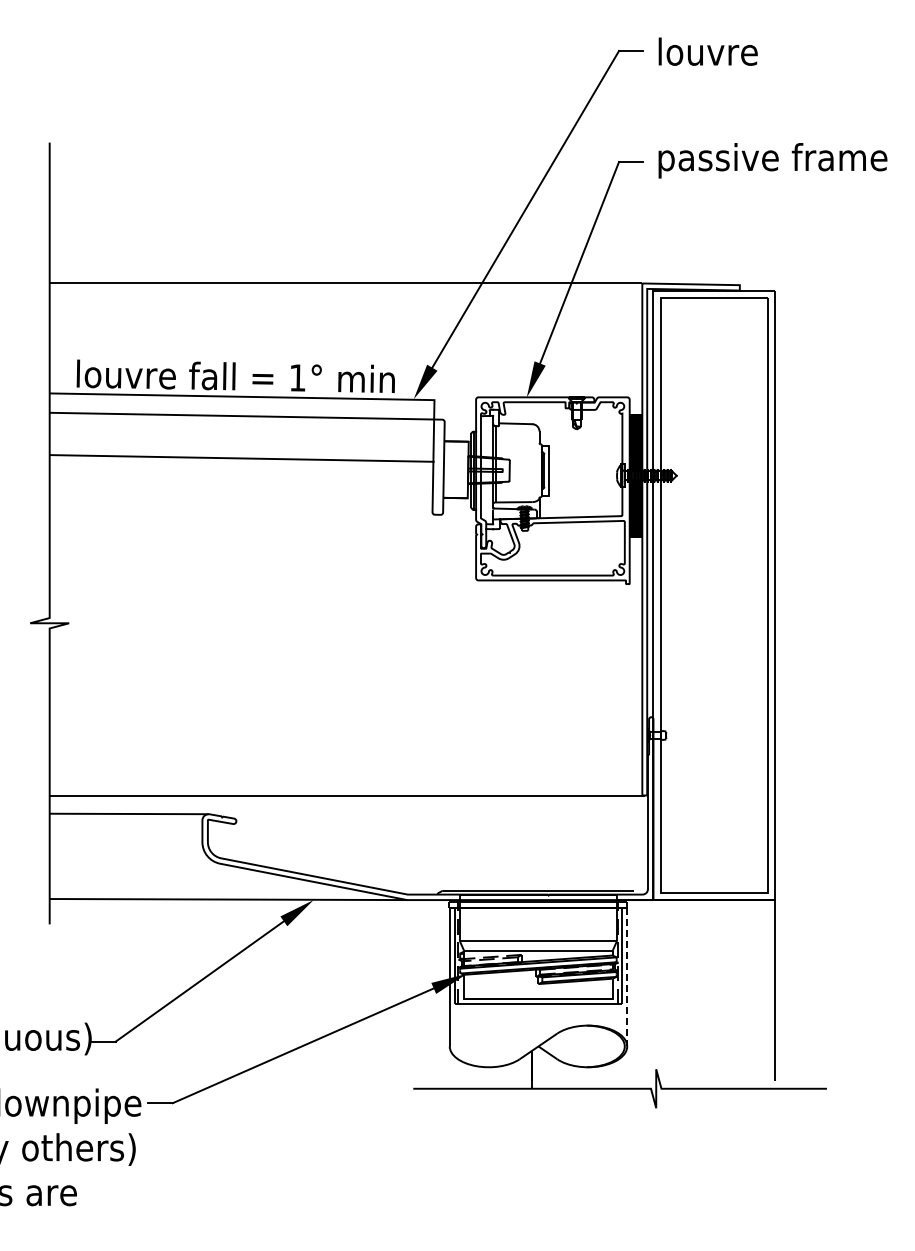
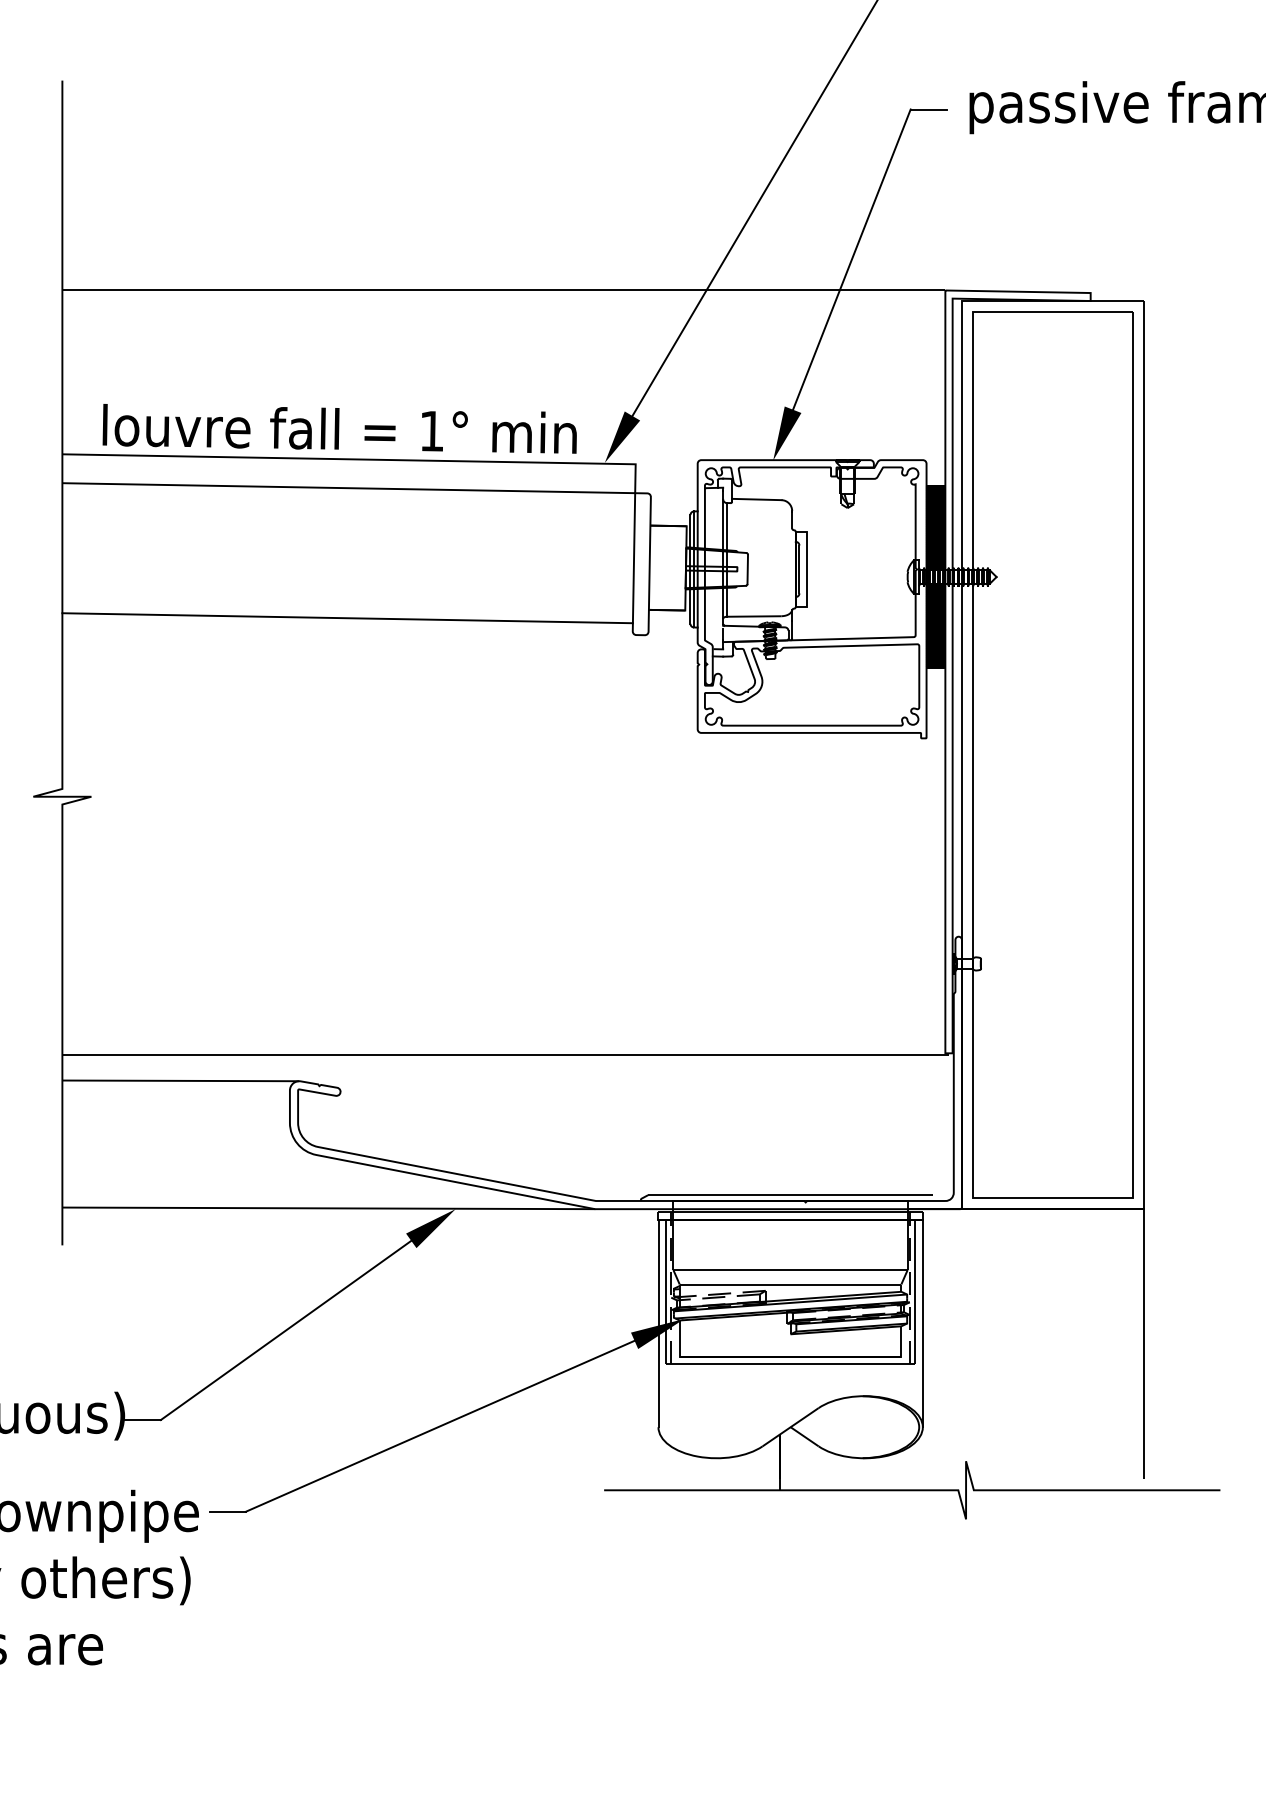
line: (241, 458) -> (346, 618), moved
line: (627, 977) -> (923, 1324), dashed -> solid

